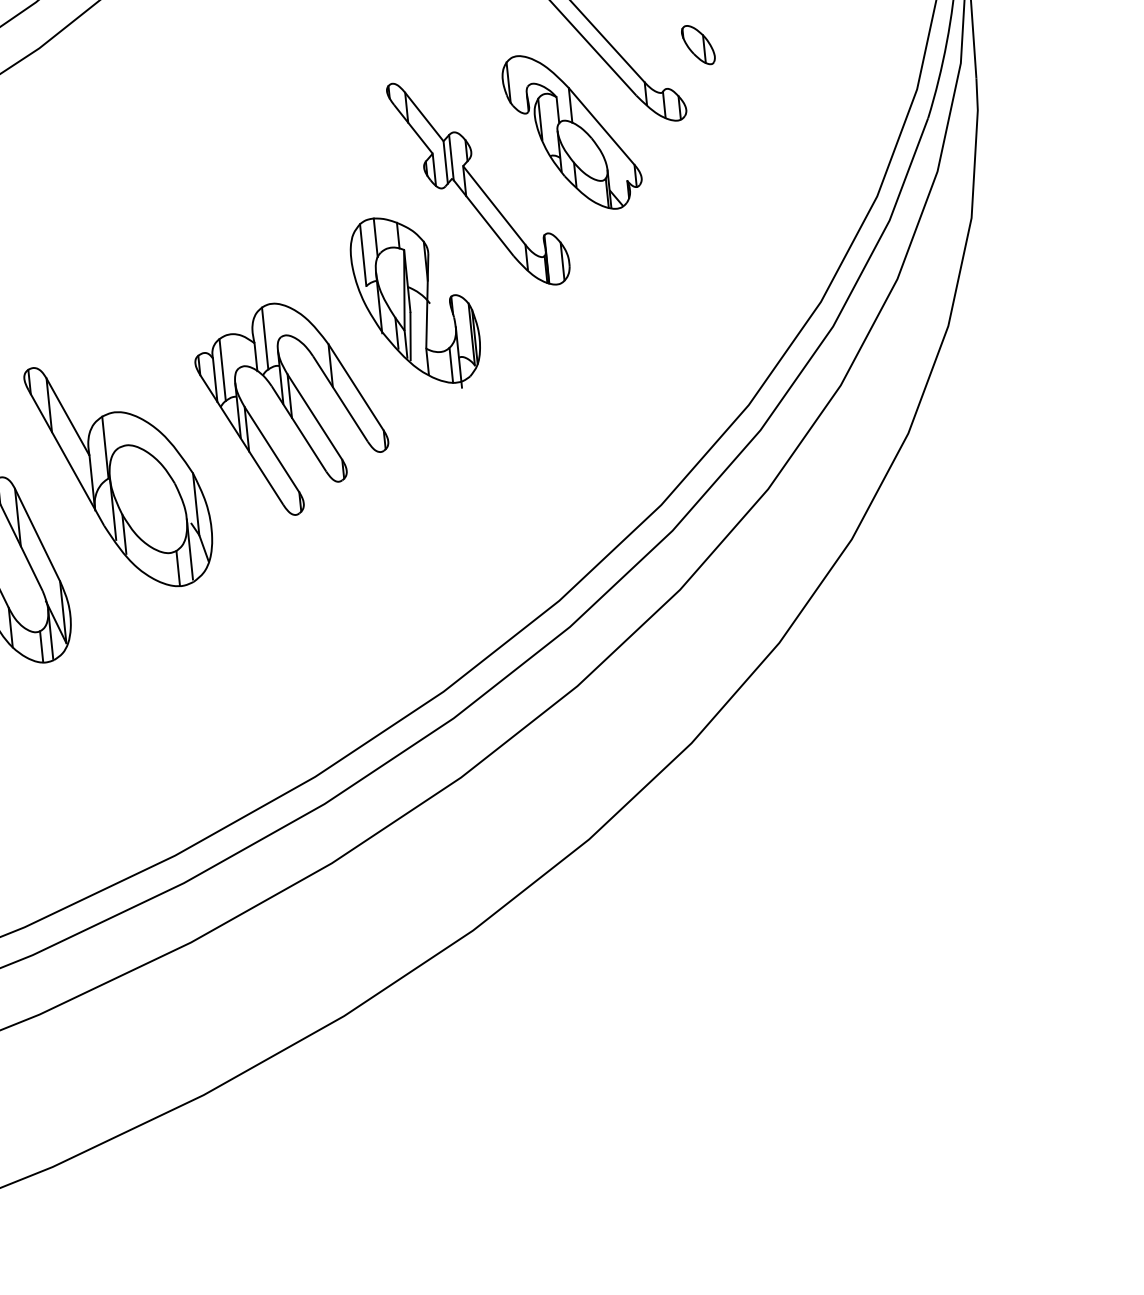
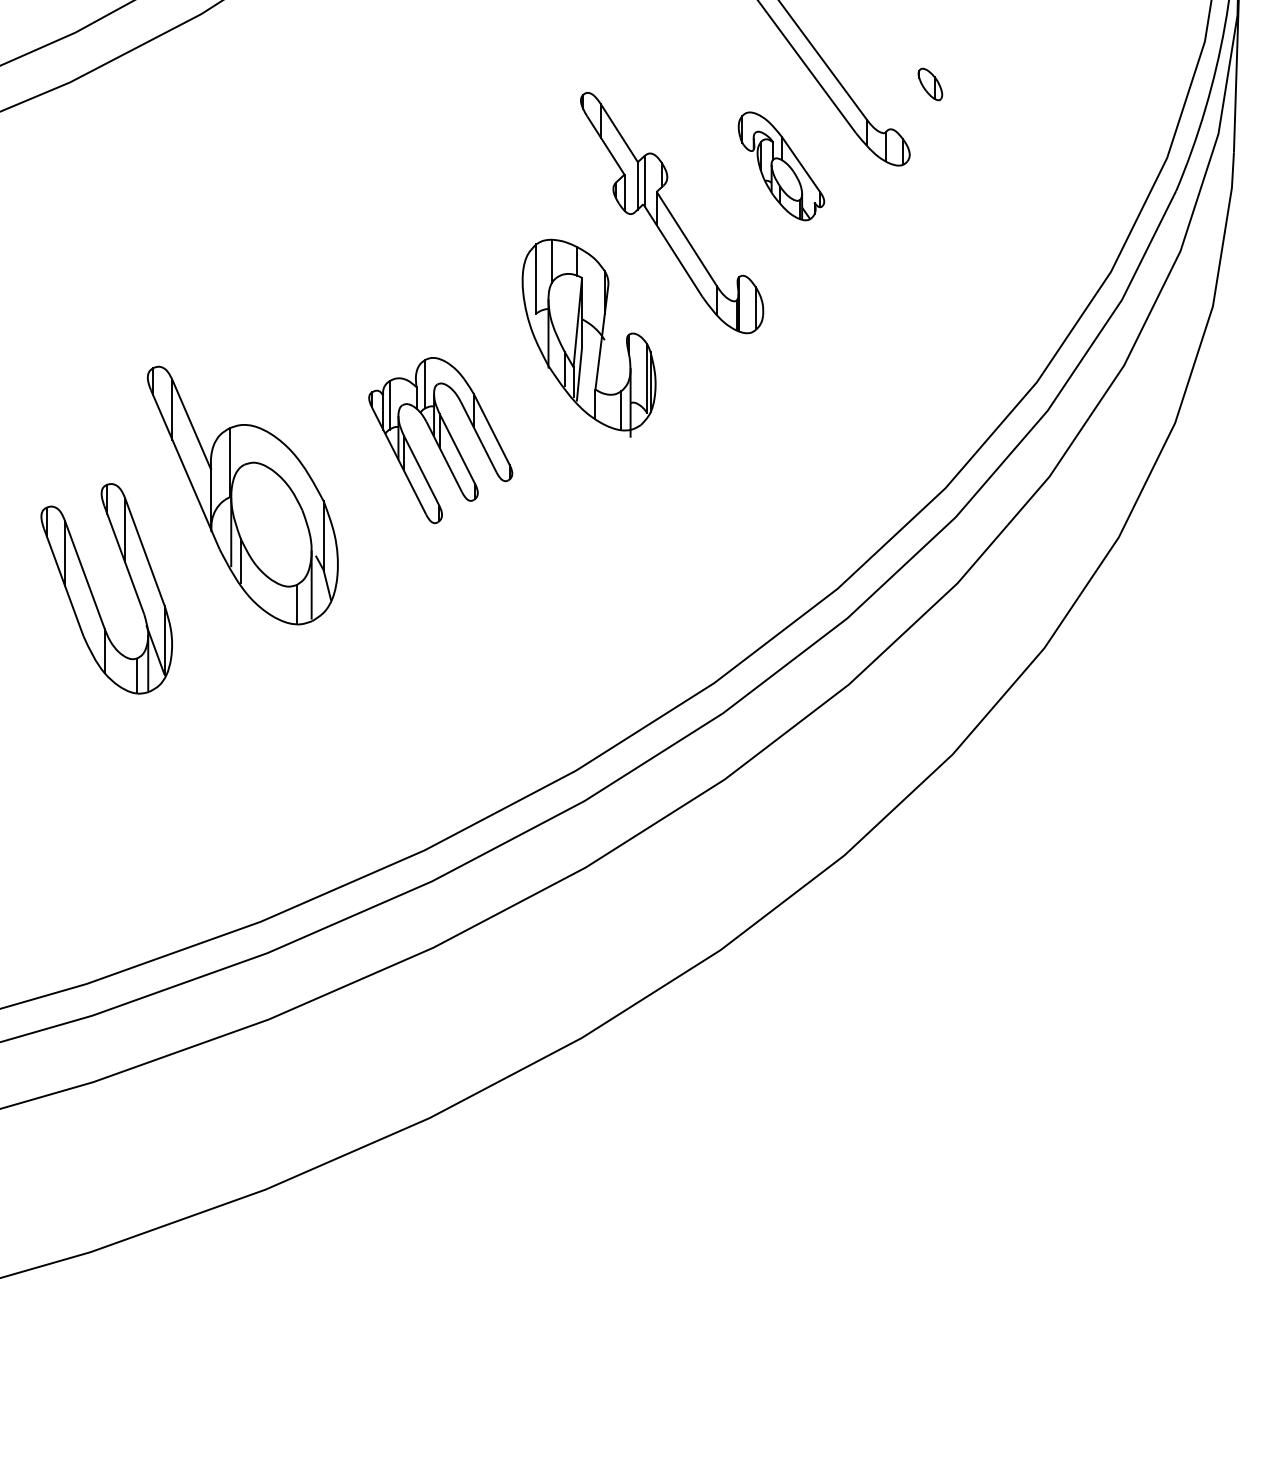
part: (698, 45) -> (930, 84), size x0.7
part: (572, 132) -> (781, 166), size x0.6
part: (292, 408) -> (440, 440), size x0.7

